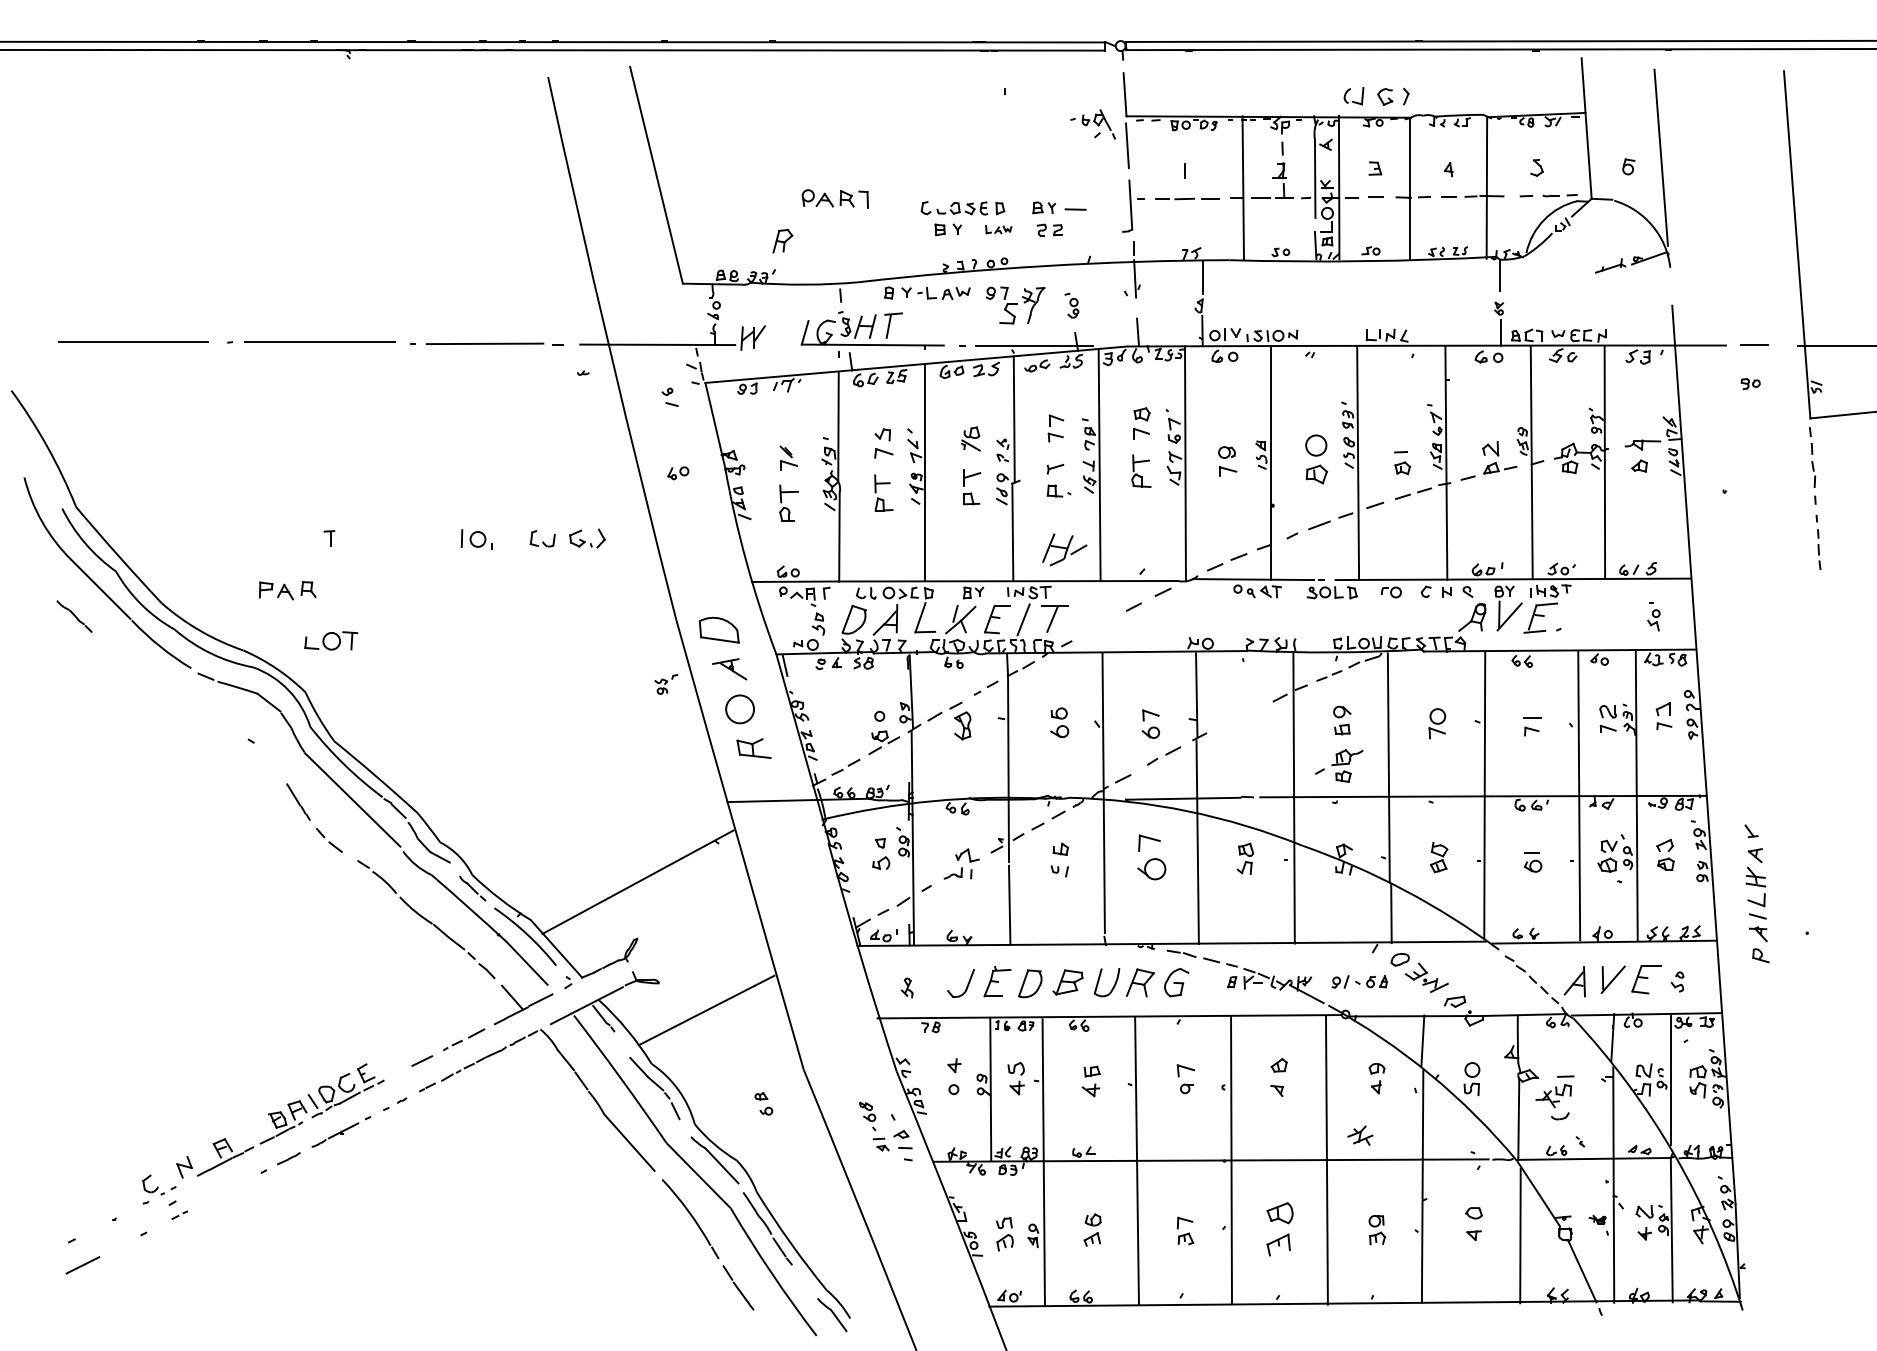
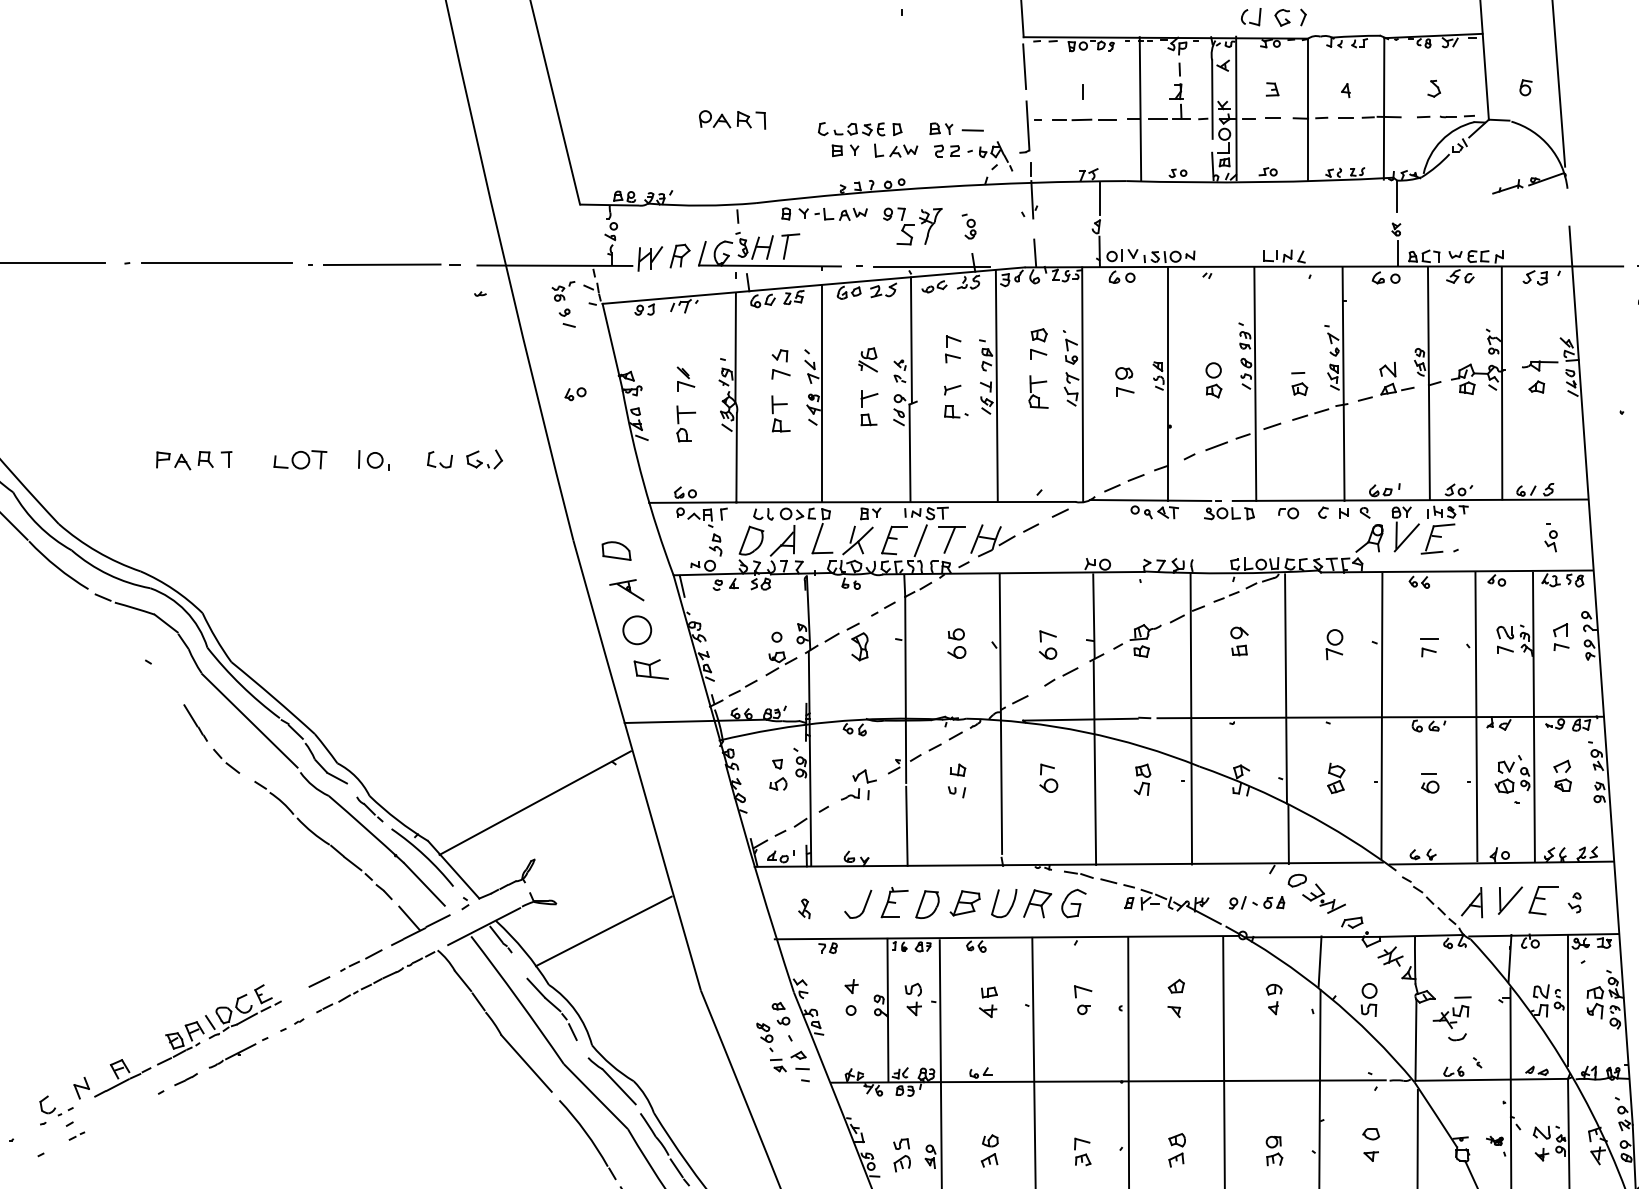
part: (1092, 124) -> (989, 156), moved
part: (998, 229) -> (895, 150), size x1.67
part: (782, 240) -> (679, 255), moved
part: (1316, 459) -> (1213, 380), size x0.71
part: (1064, 549) -> (992, 540), moved
part: (287, 590) -> (184, 460), moved
part: (719, 629) -> (616, 550), size x0.71
part: (331, 640) -> (300, 459), moved
part: (666, 684) -> (563, 291), moved
part: (1339, 765) -> (1137, 640), moved
part: (1151, 857) -> (1048, 778), size x0.62
part: (763, 1103) -> (780, 1013), moved
part: (1360, 1135) -> (1390, 956), moved
part: (1279, 1229) -> (1176, 1150), size x0.62

